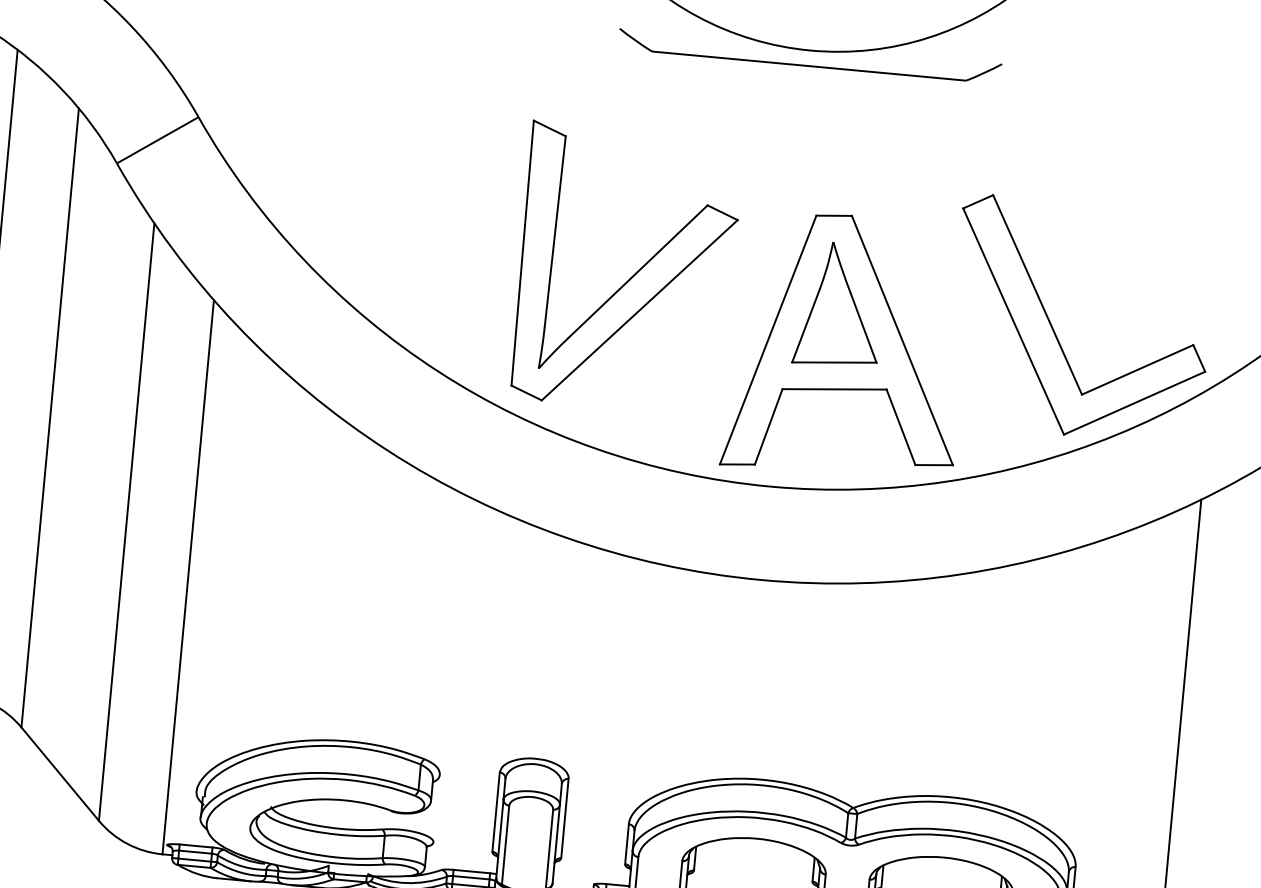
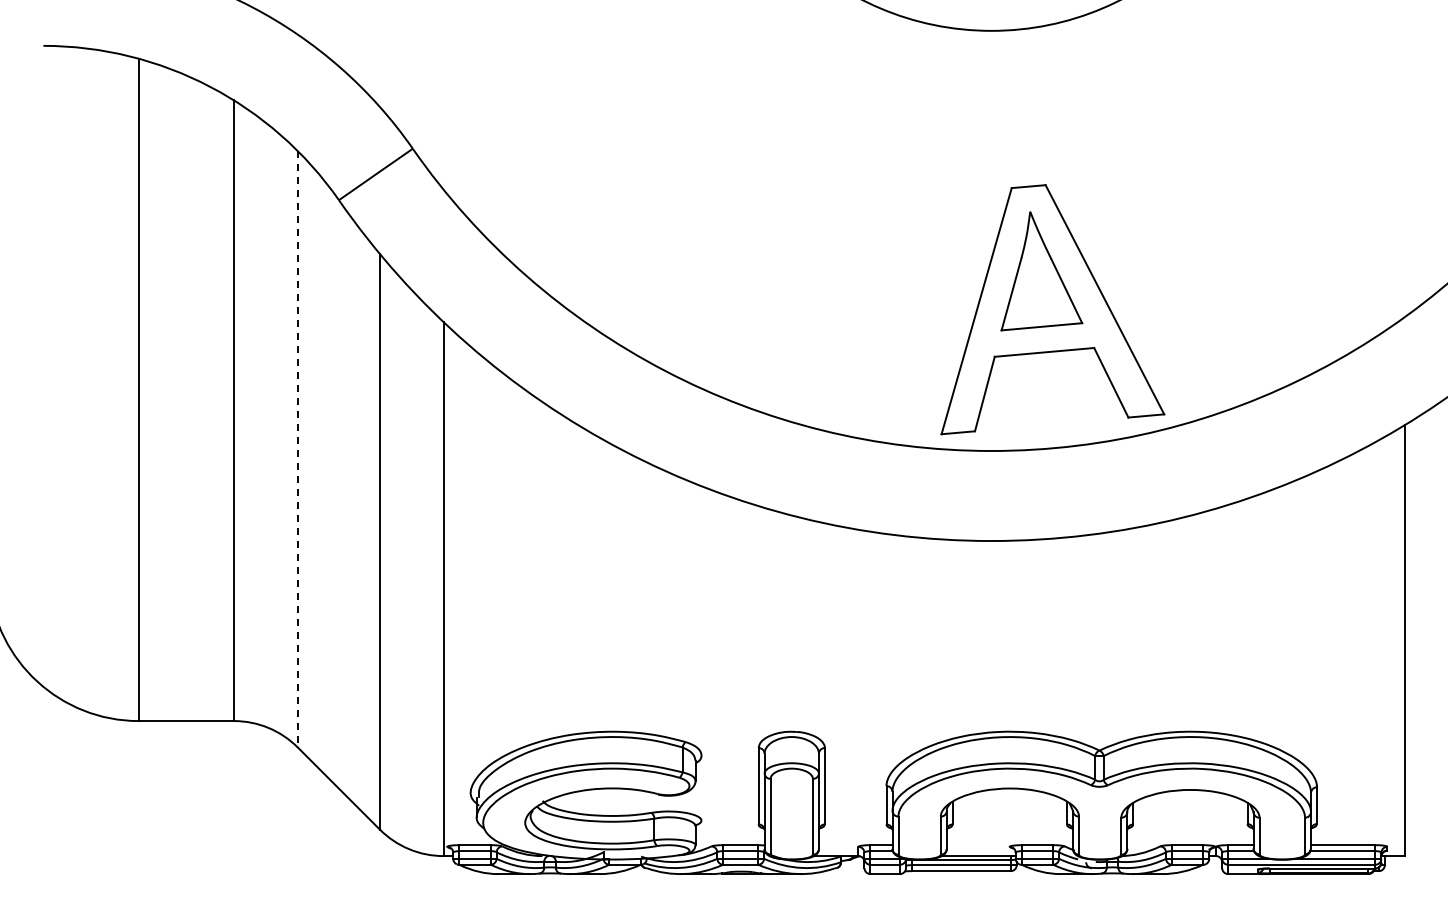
part: (809, 65) -> (991, 45), removed
part: (632, 275) -> (841, 261), removed
part: (1054, 330) -> (1249, 276), removed
line: (49, 418) -> (297, 449), solid -> dashed

